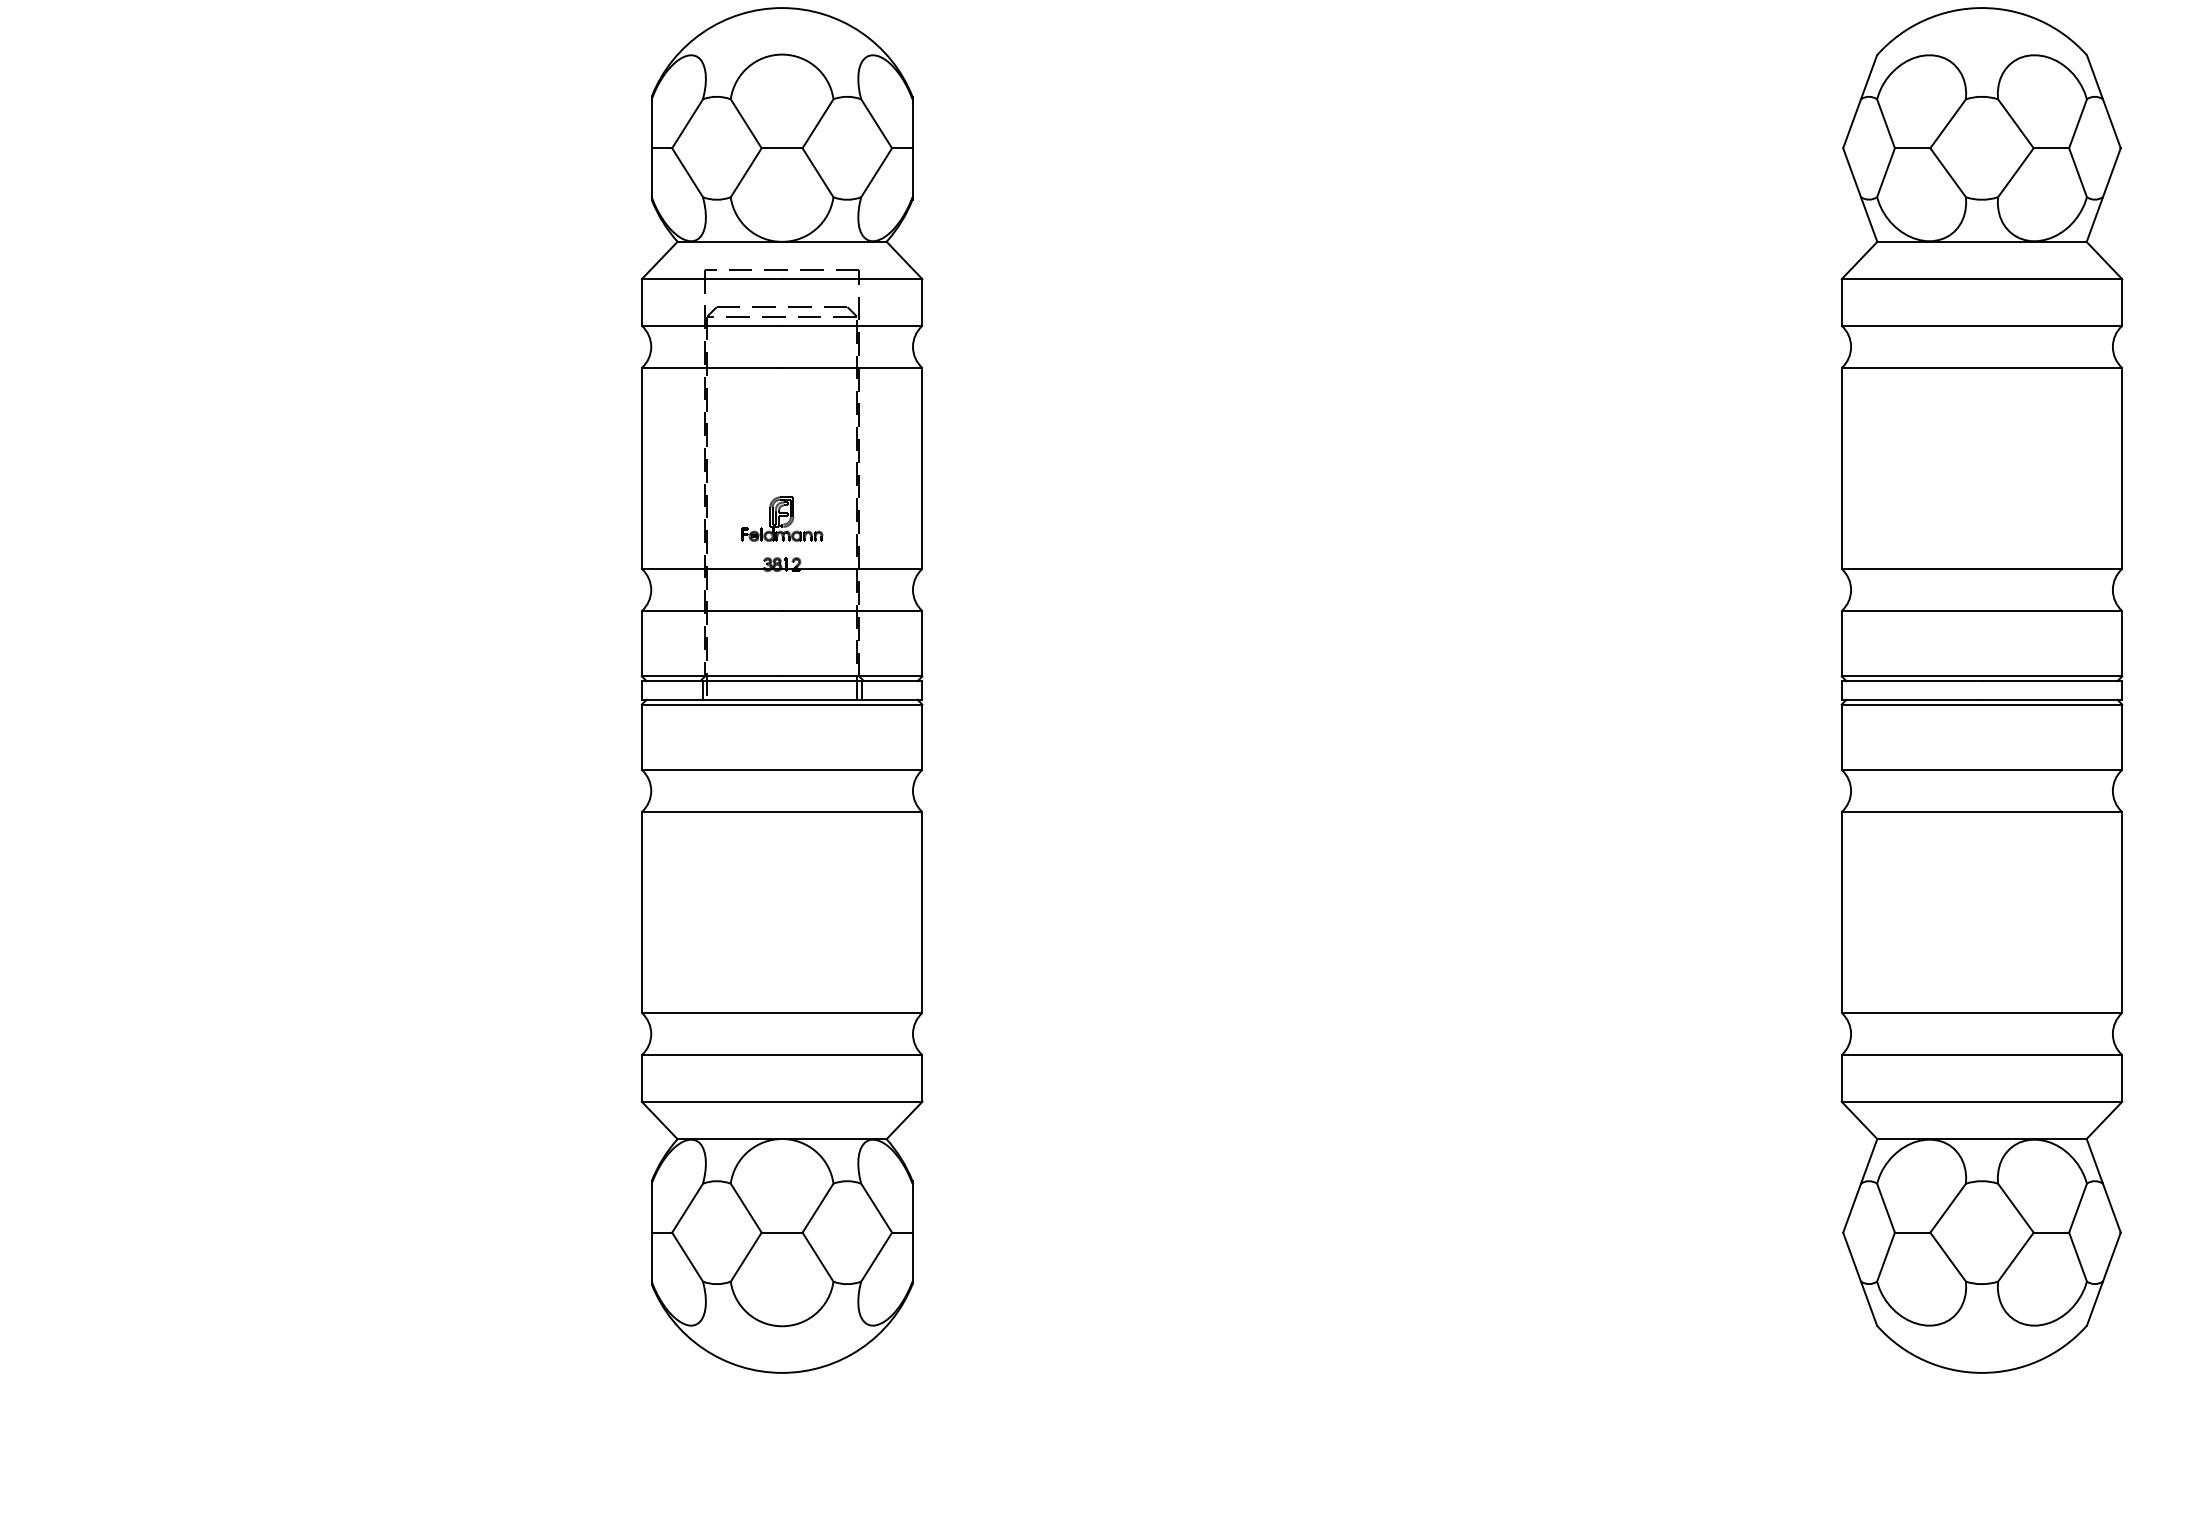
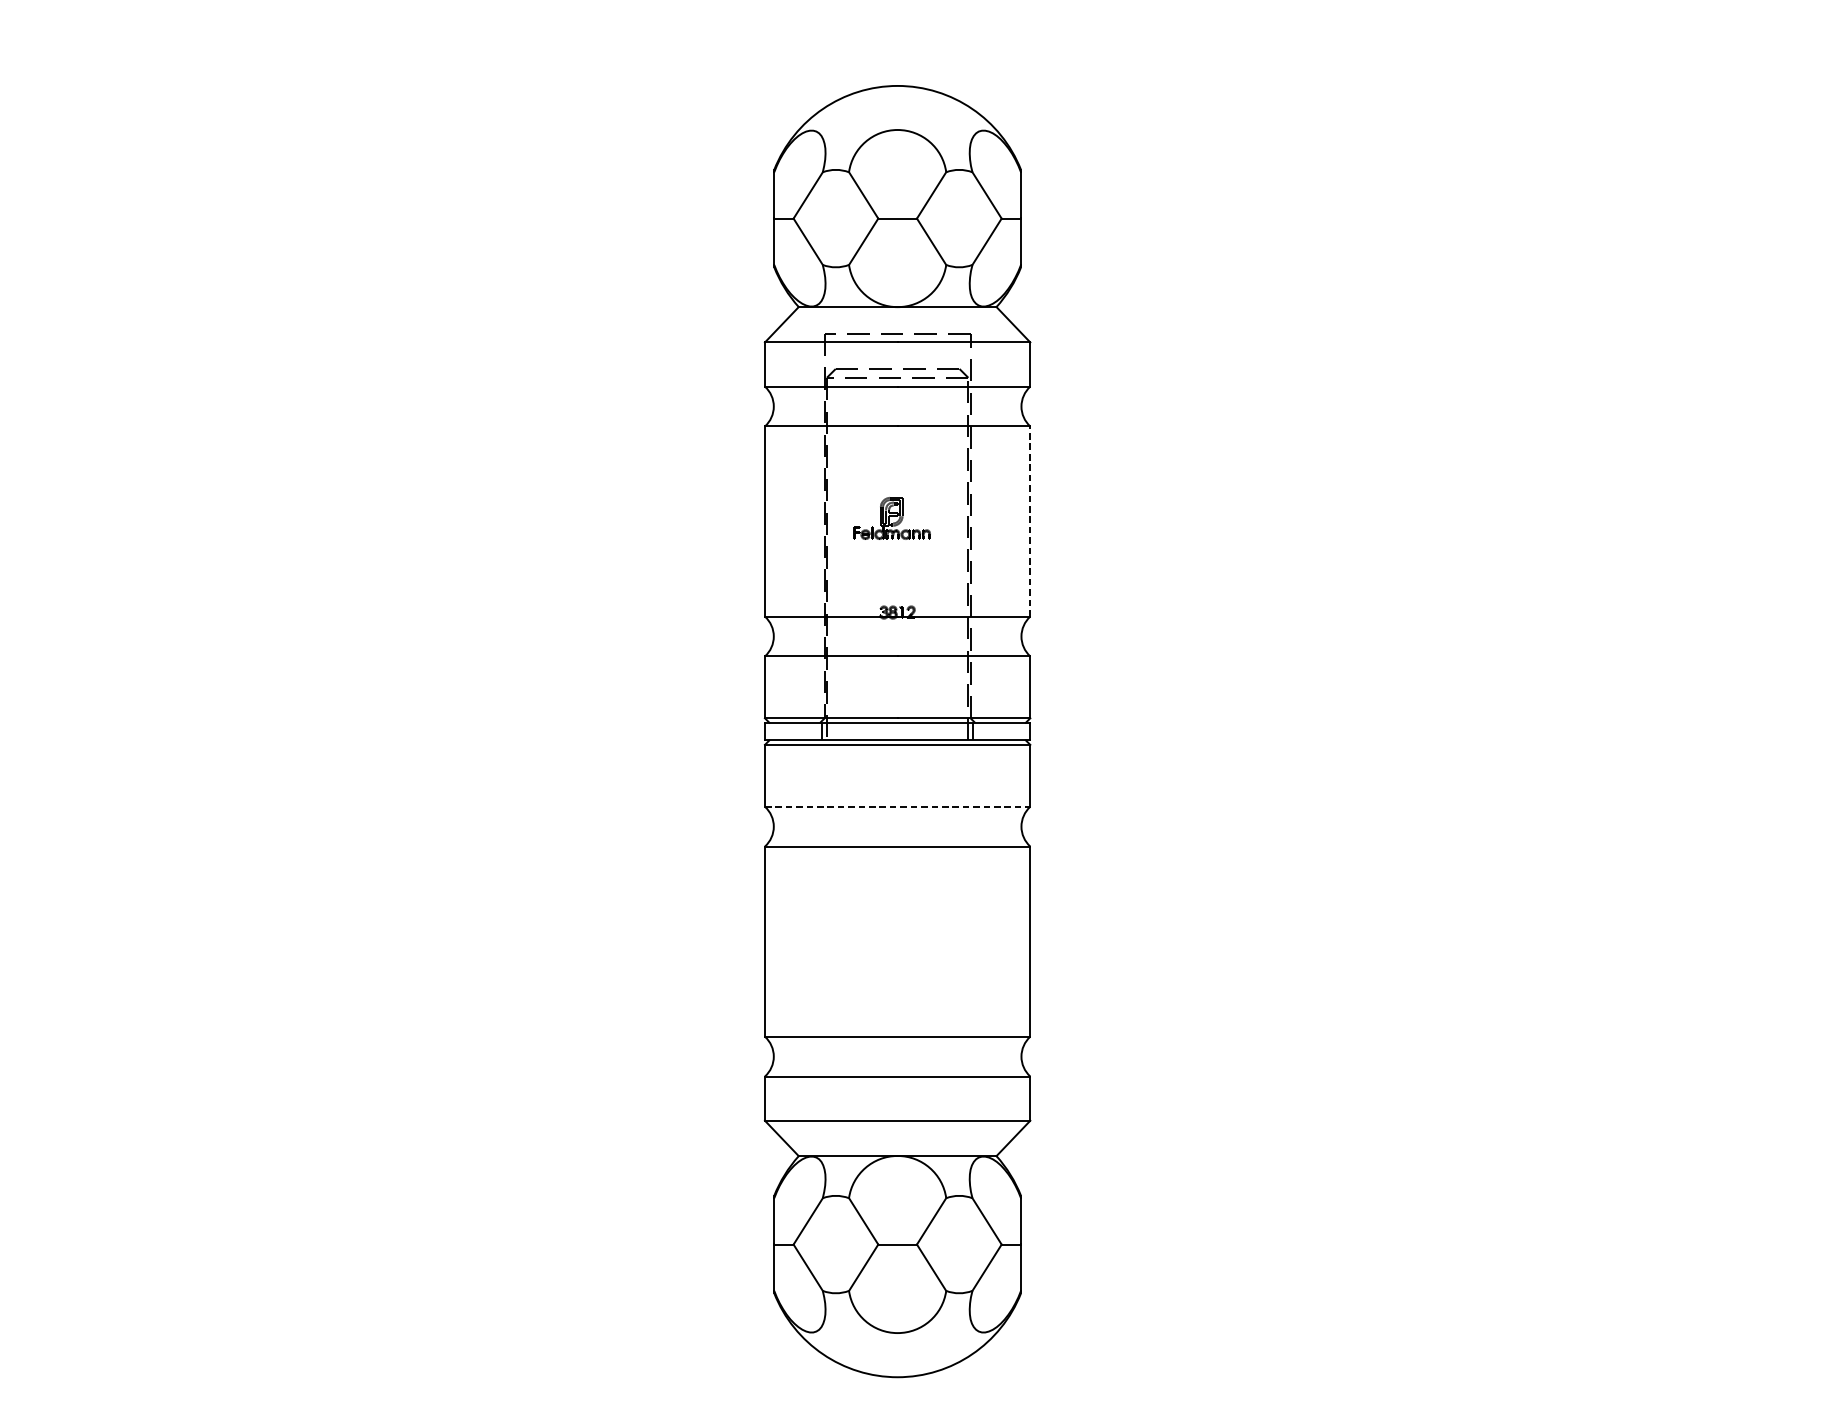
line: (922, 467) -> (1030, 520), solid -> dashed
part: (782, 518) -> (892, 517), moved
line: (782, 769) -> (898, 806), solid -> dashed

